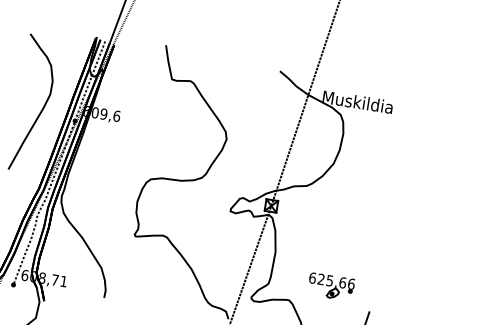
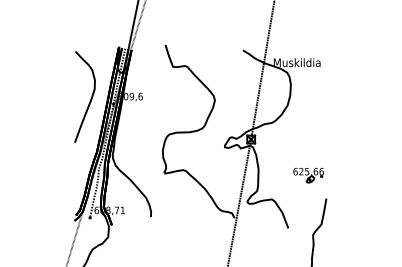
part: (330, 286) -> (308, 175), moved

